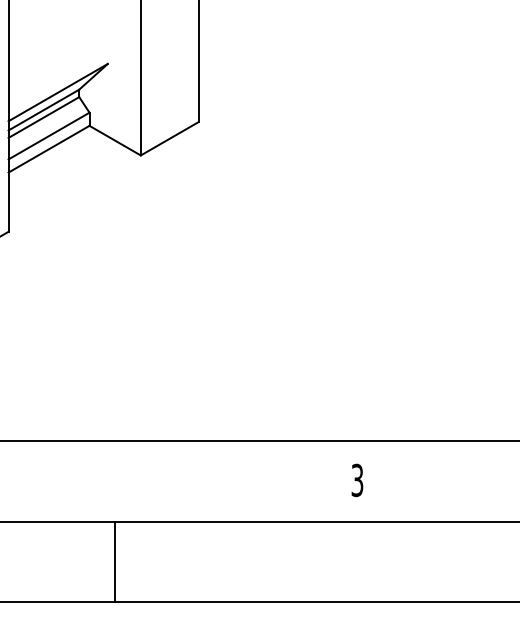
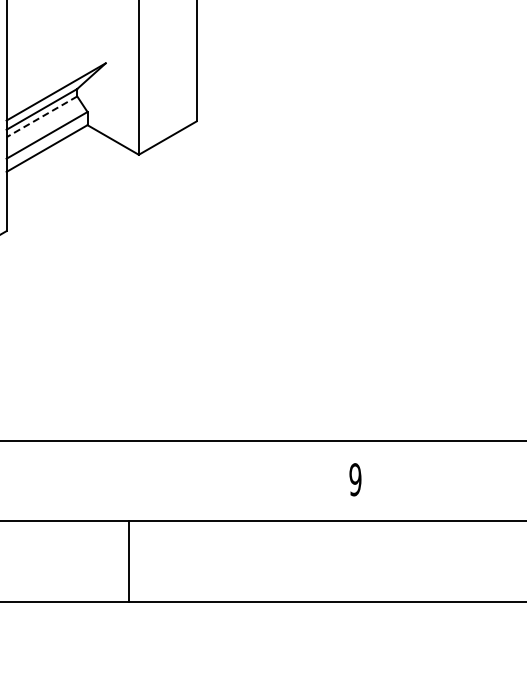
line: (43, 117) -> (41, 116), solid -> dashed
text: (357, 480) -> (355, 479), 3 -> 9
line: (115, 562) -> (129, 561), moved

